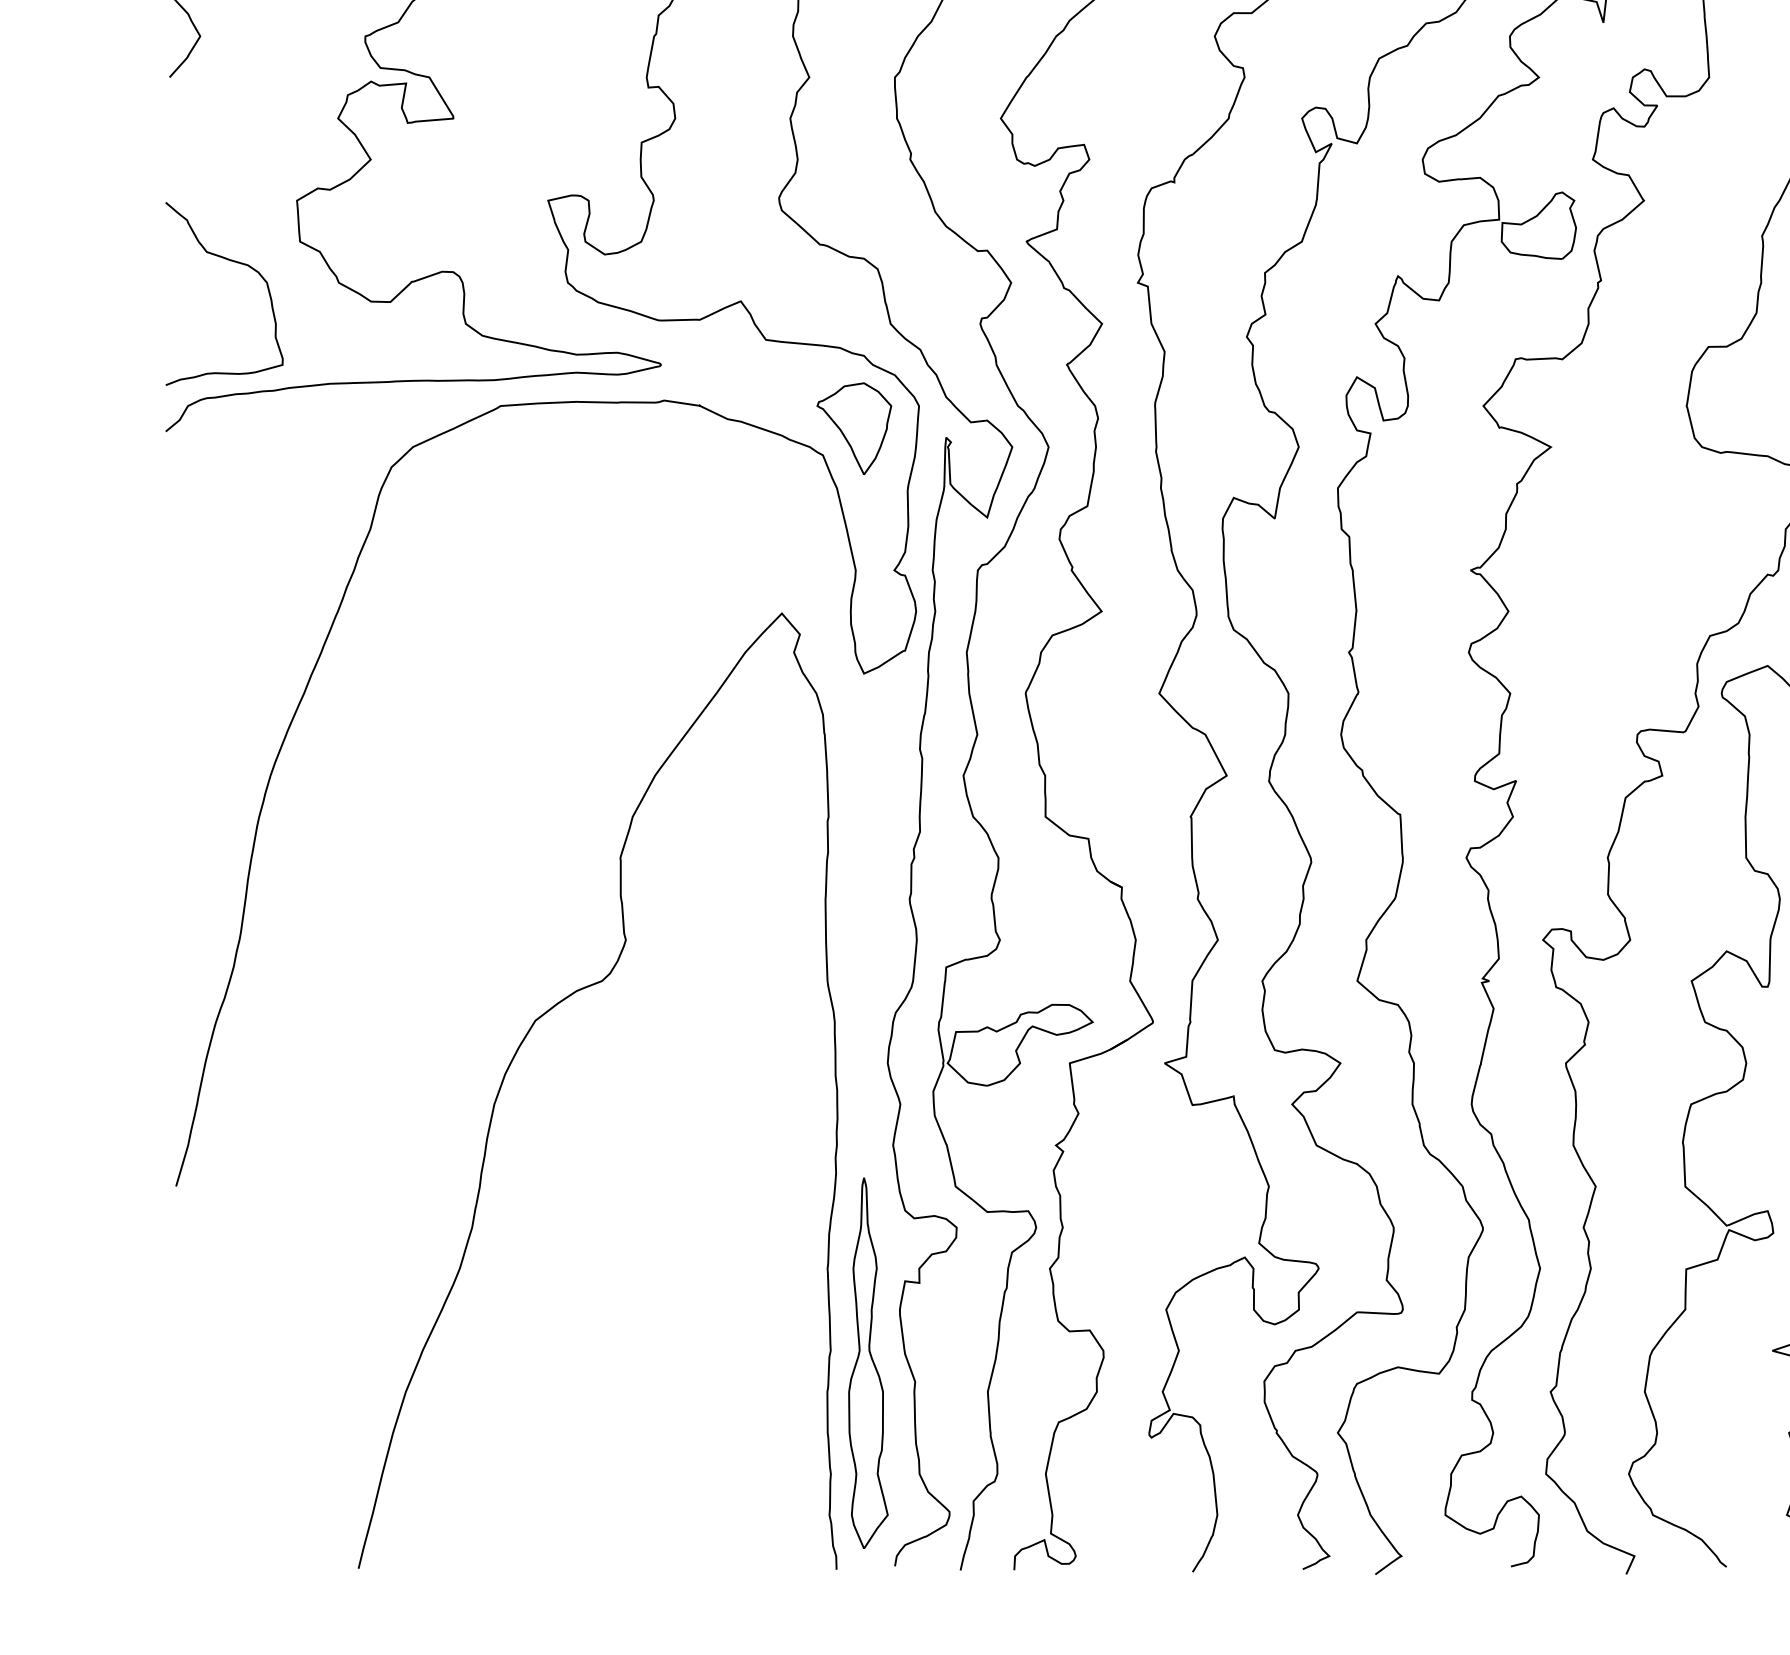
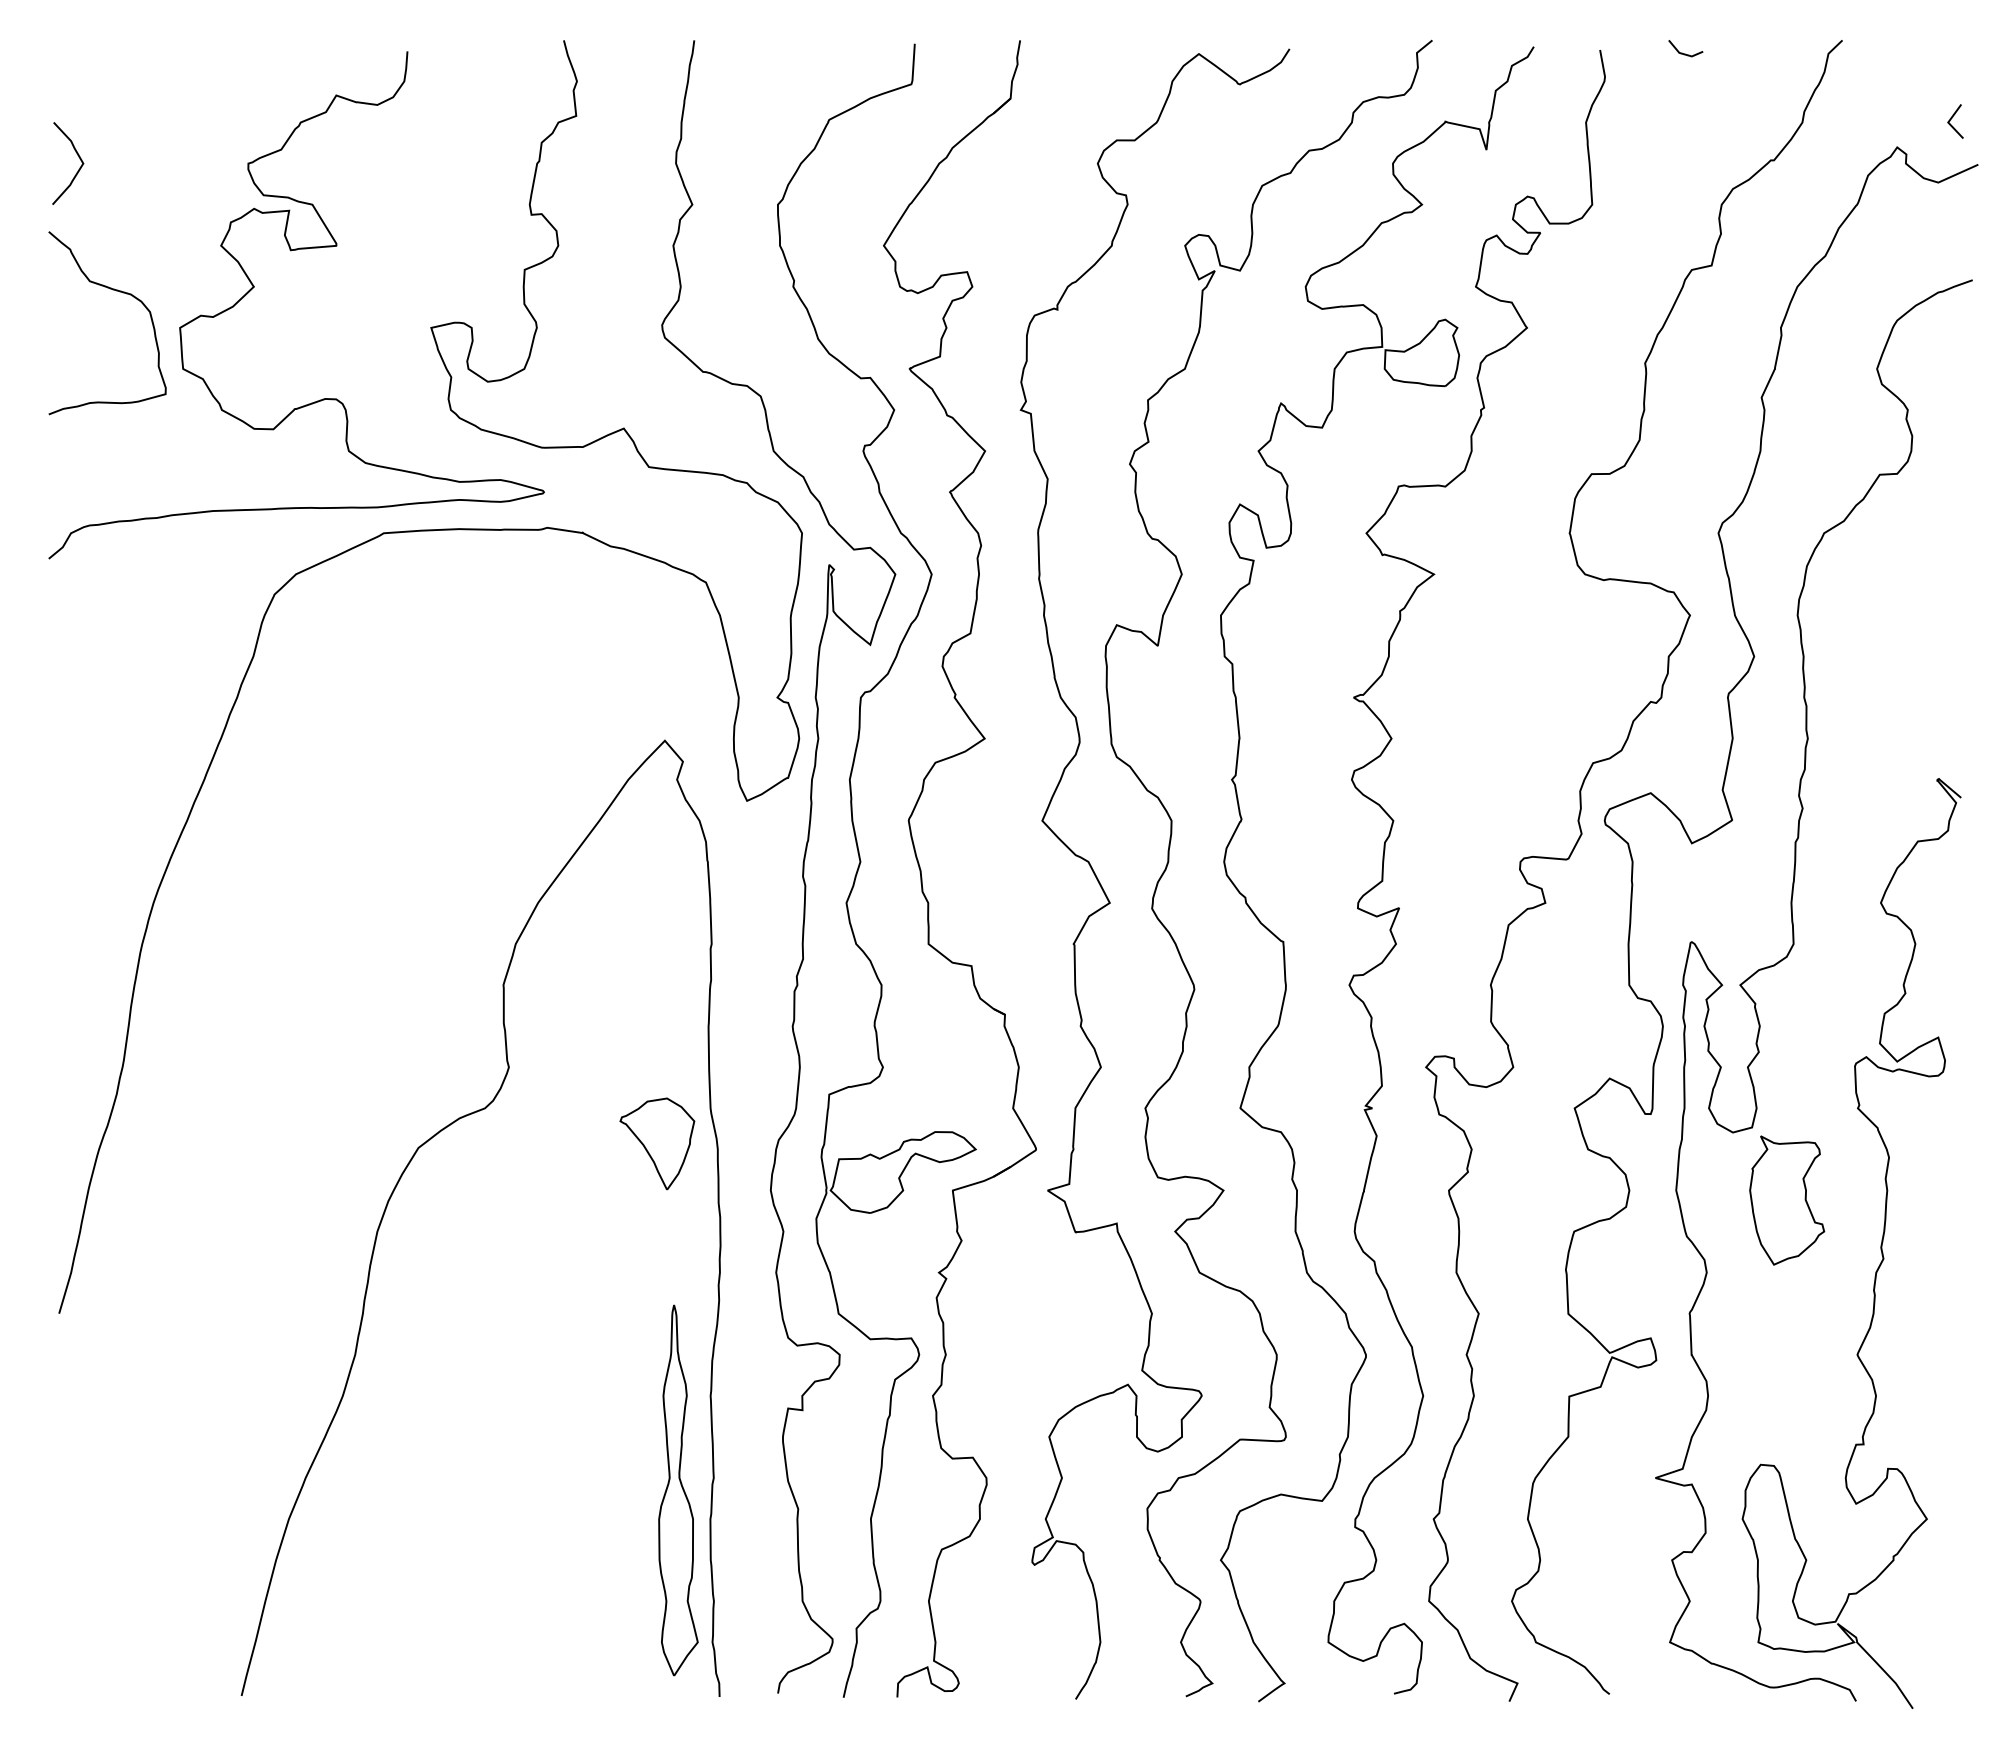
curve: (233, 262) -> (116, 291), moved
part: (854, 428) -> (657, 1143), moved
part: (868, 1363) -> (678, 1490), moved

